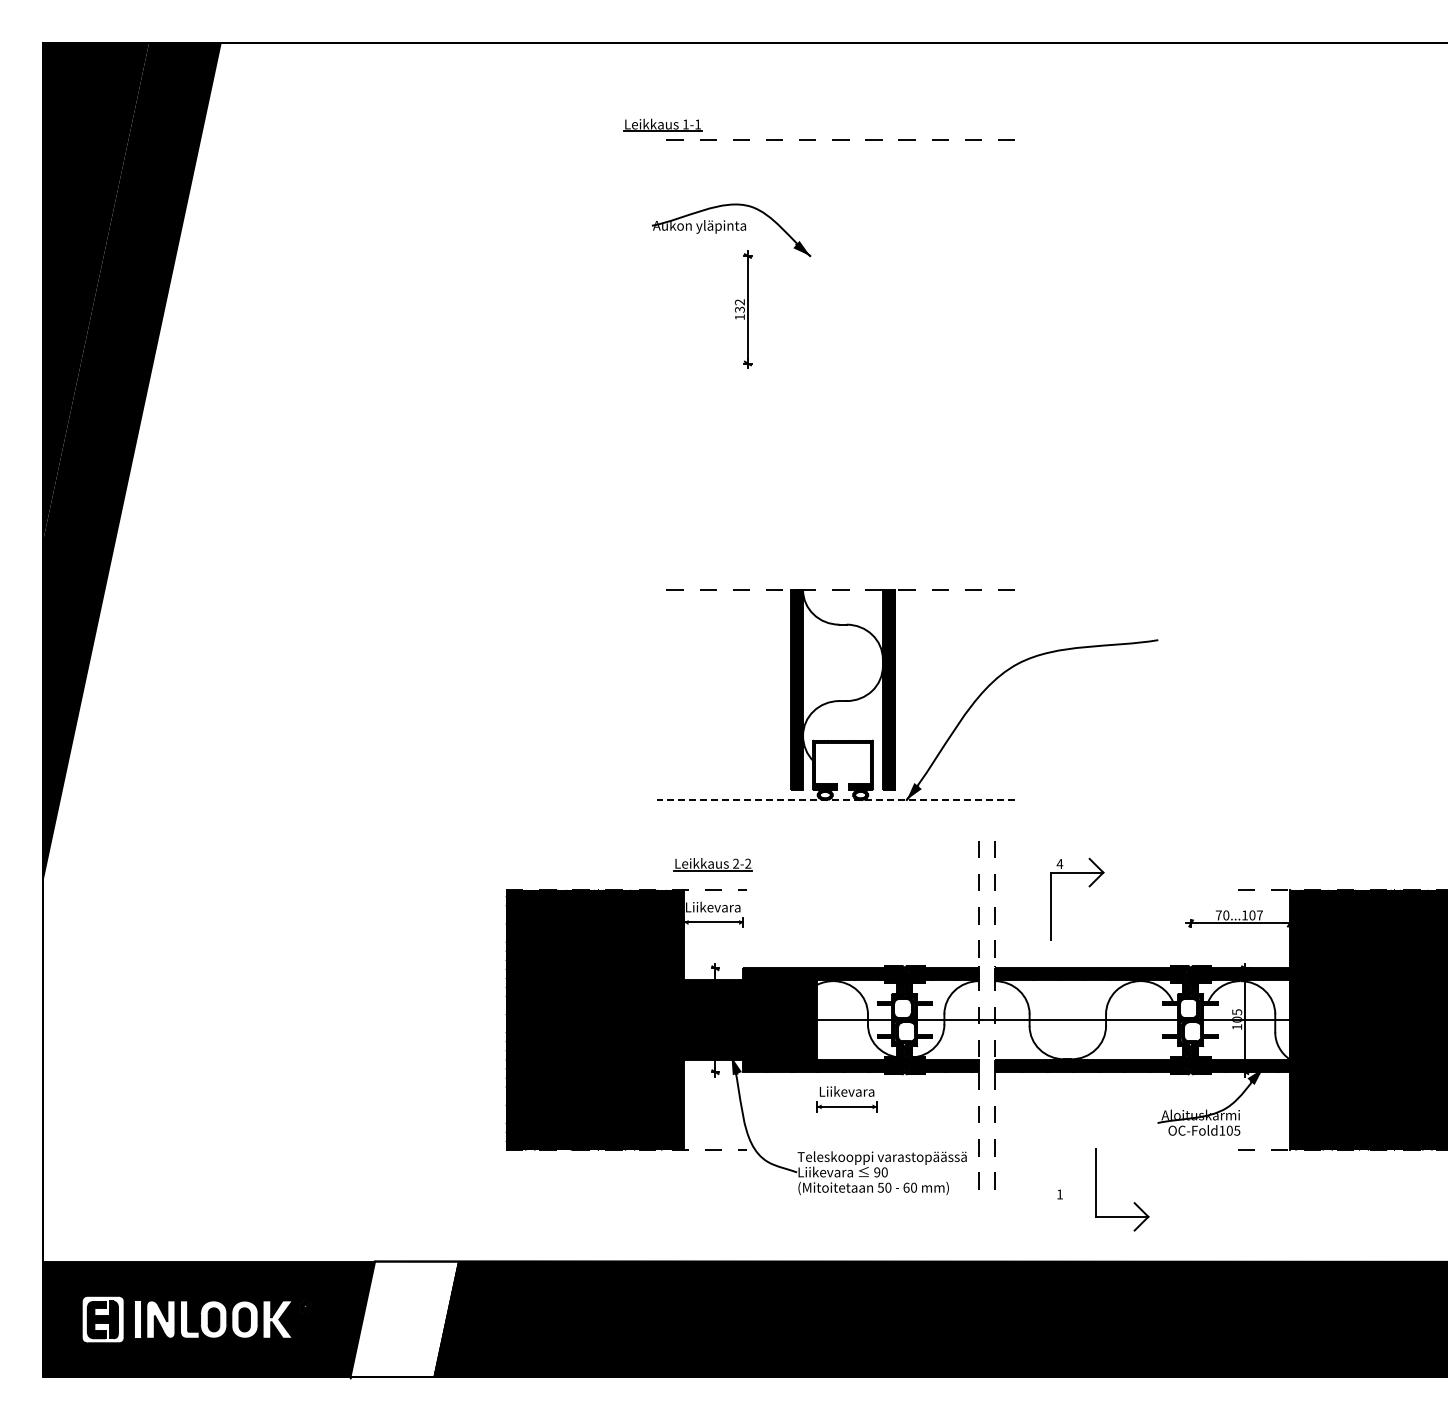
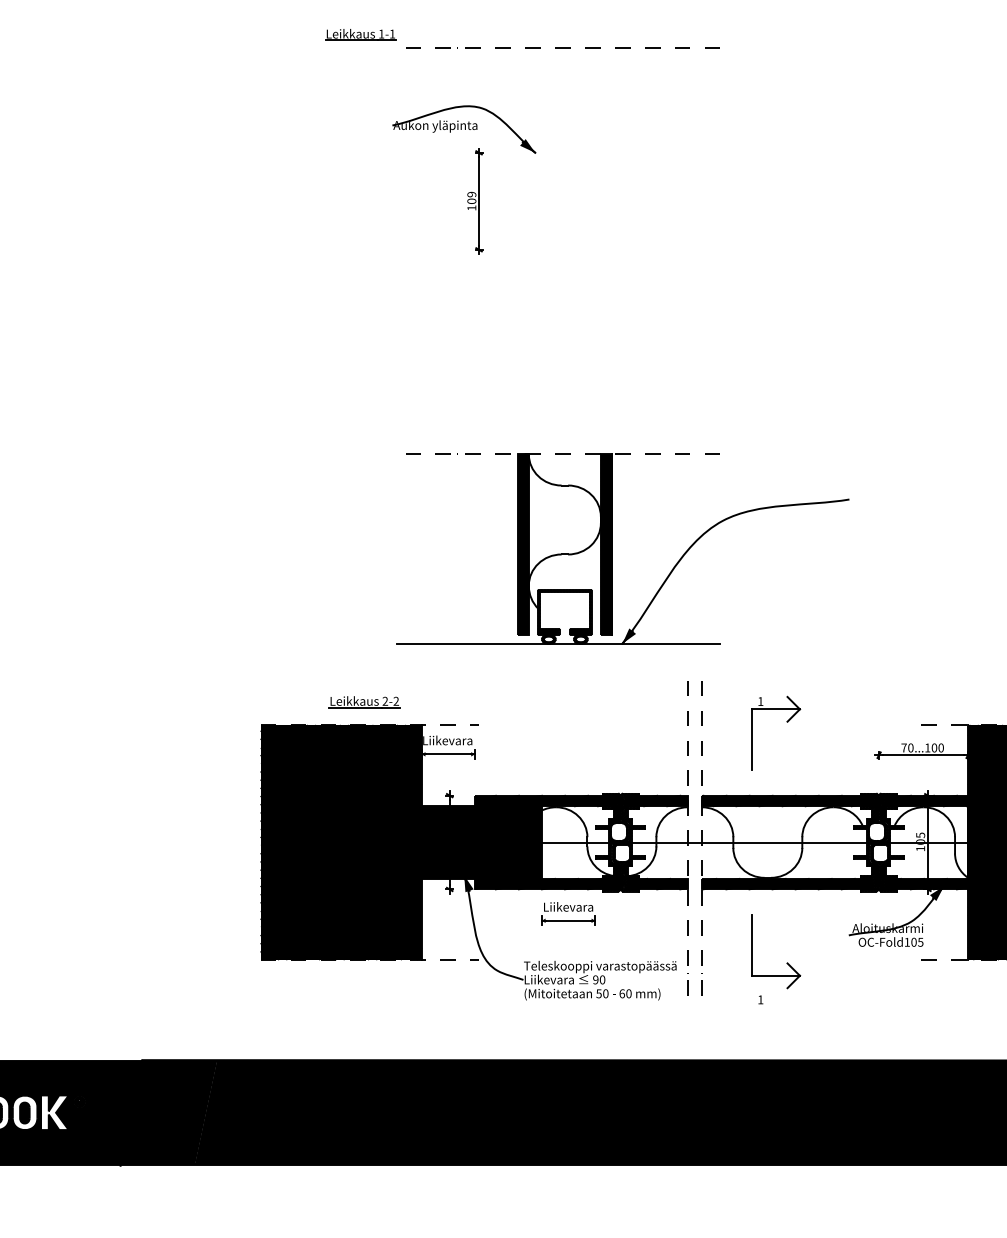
part: (662, 124) -> (360, 34), moved
text: (739, 305) -> (471, 197), 132 -> 109
line: (835, 800) -> (558, 644), dashed -> solid
text: (1059, 863) -> (760, 701), 4 -> 1
part: (712, 864) -> (364, 702), moved
text: (1259, 915) -> (940, 748), 70...107 -> 70...100
part: (1133, 1202) -> (786, 962), moved
fill: (403, 1319) -> (168, 1112), added

